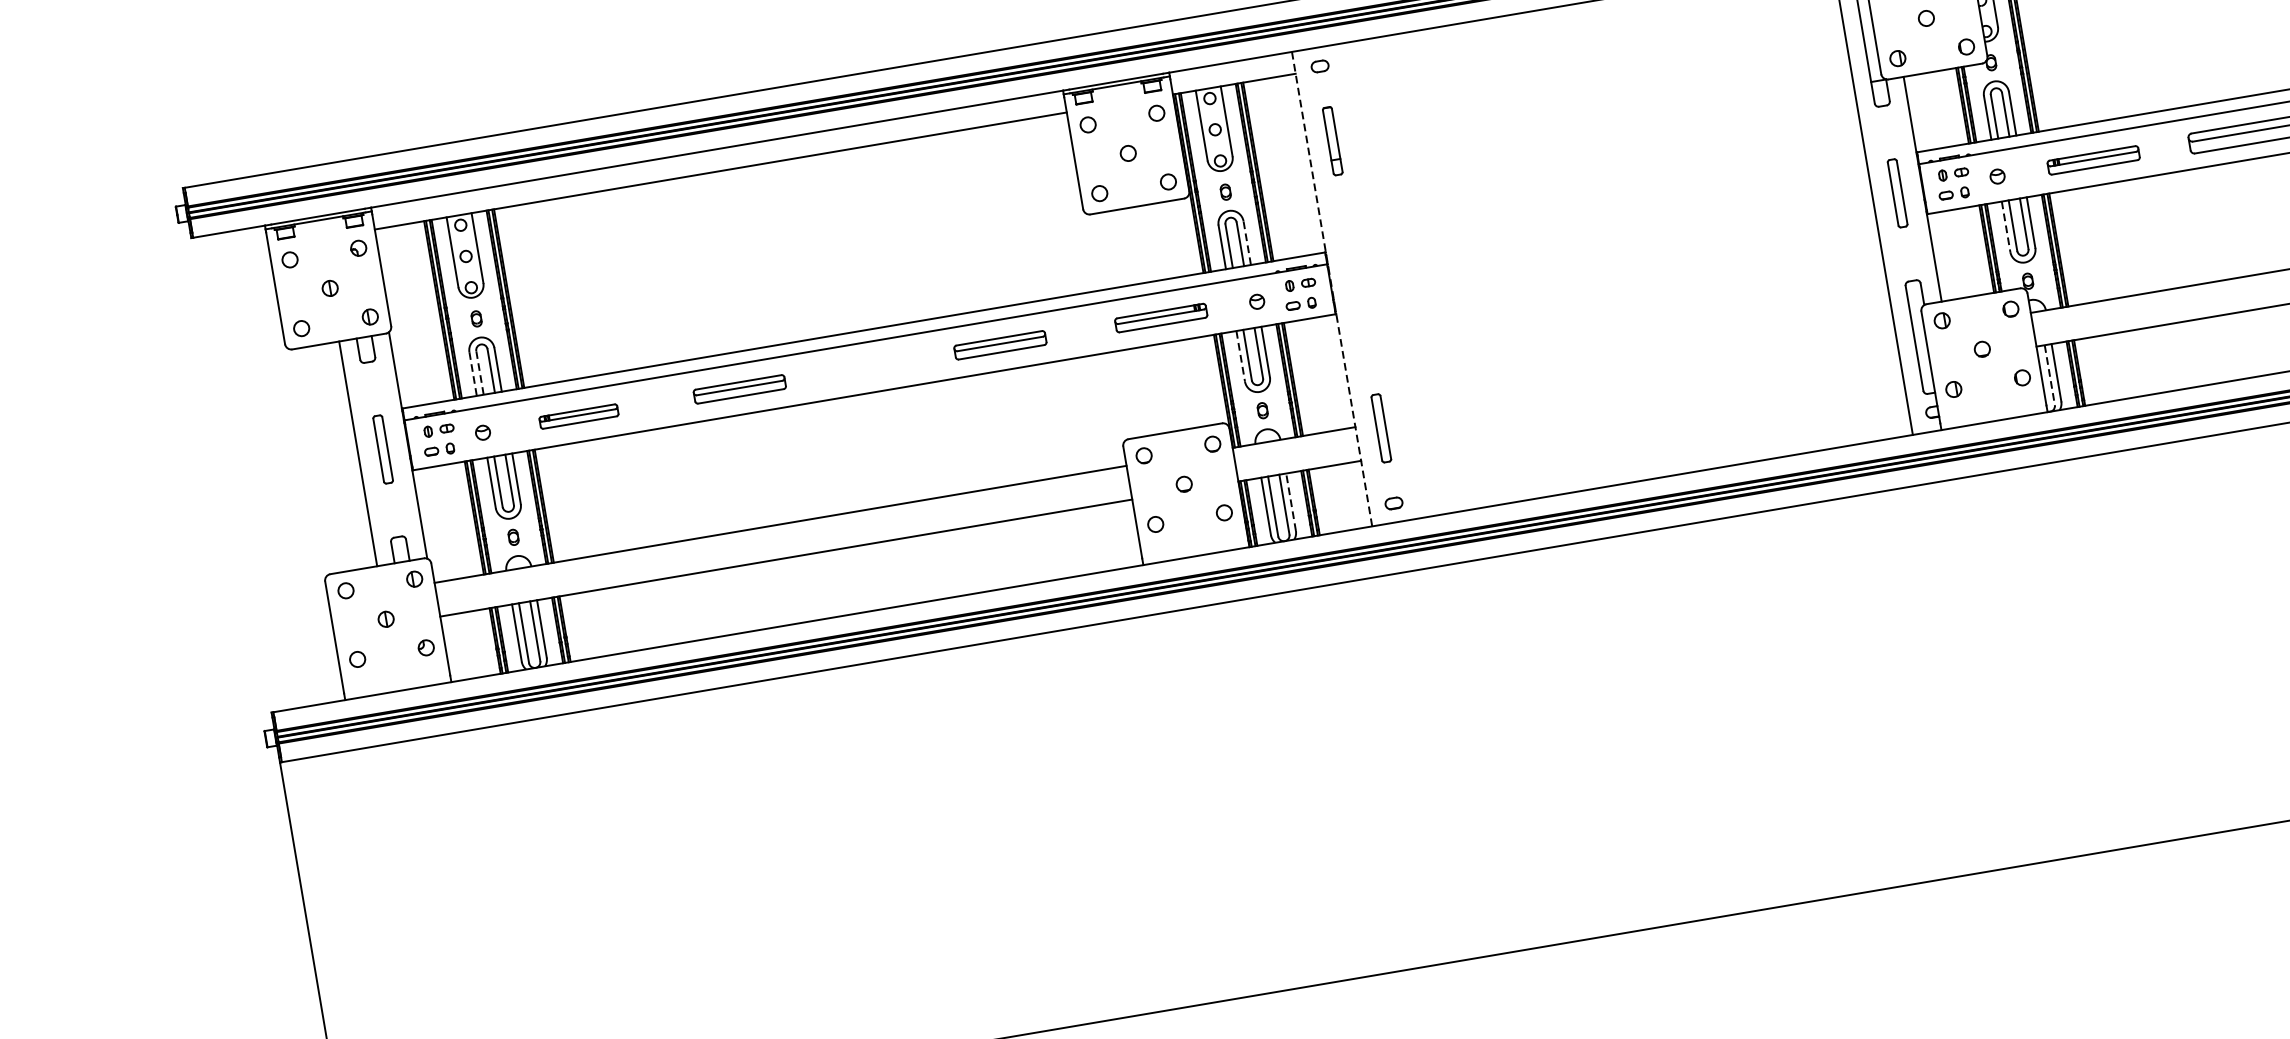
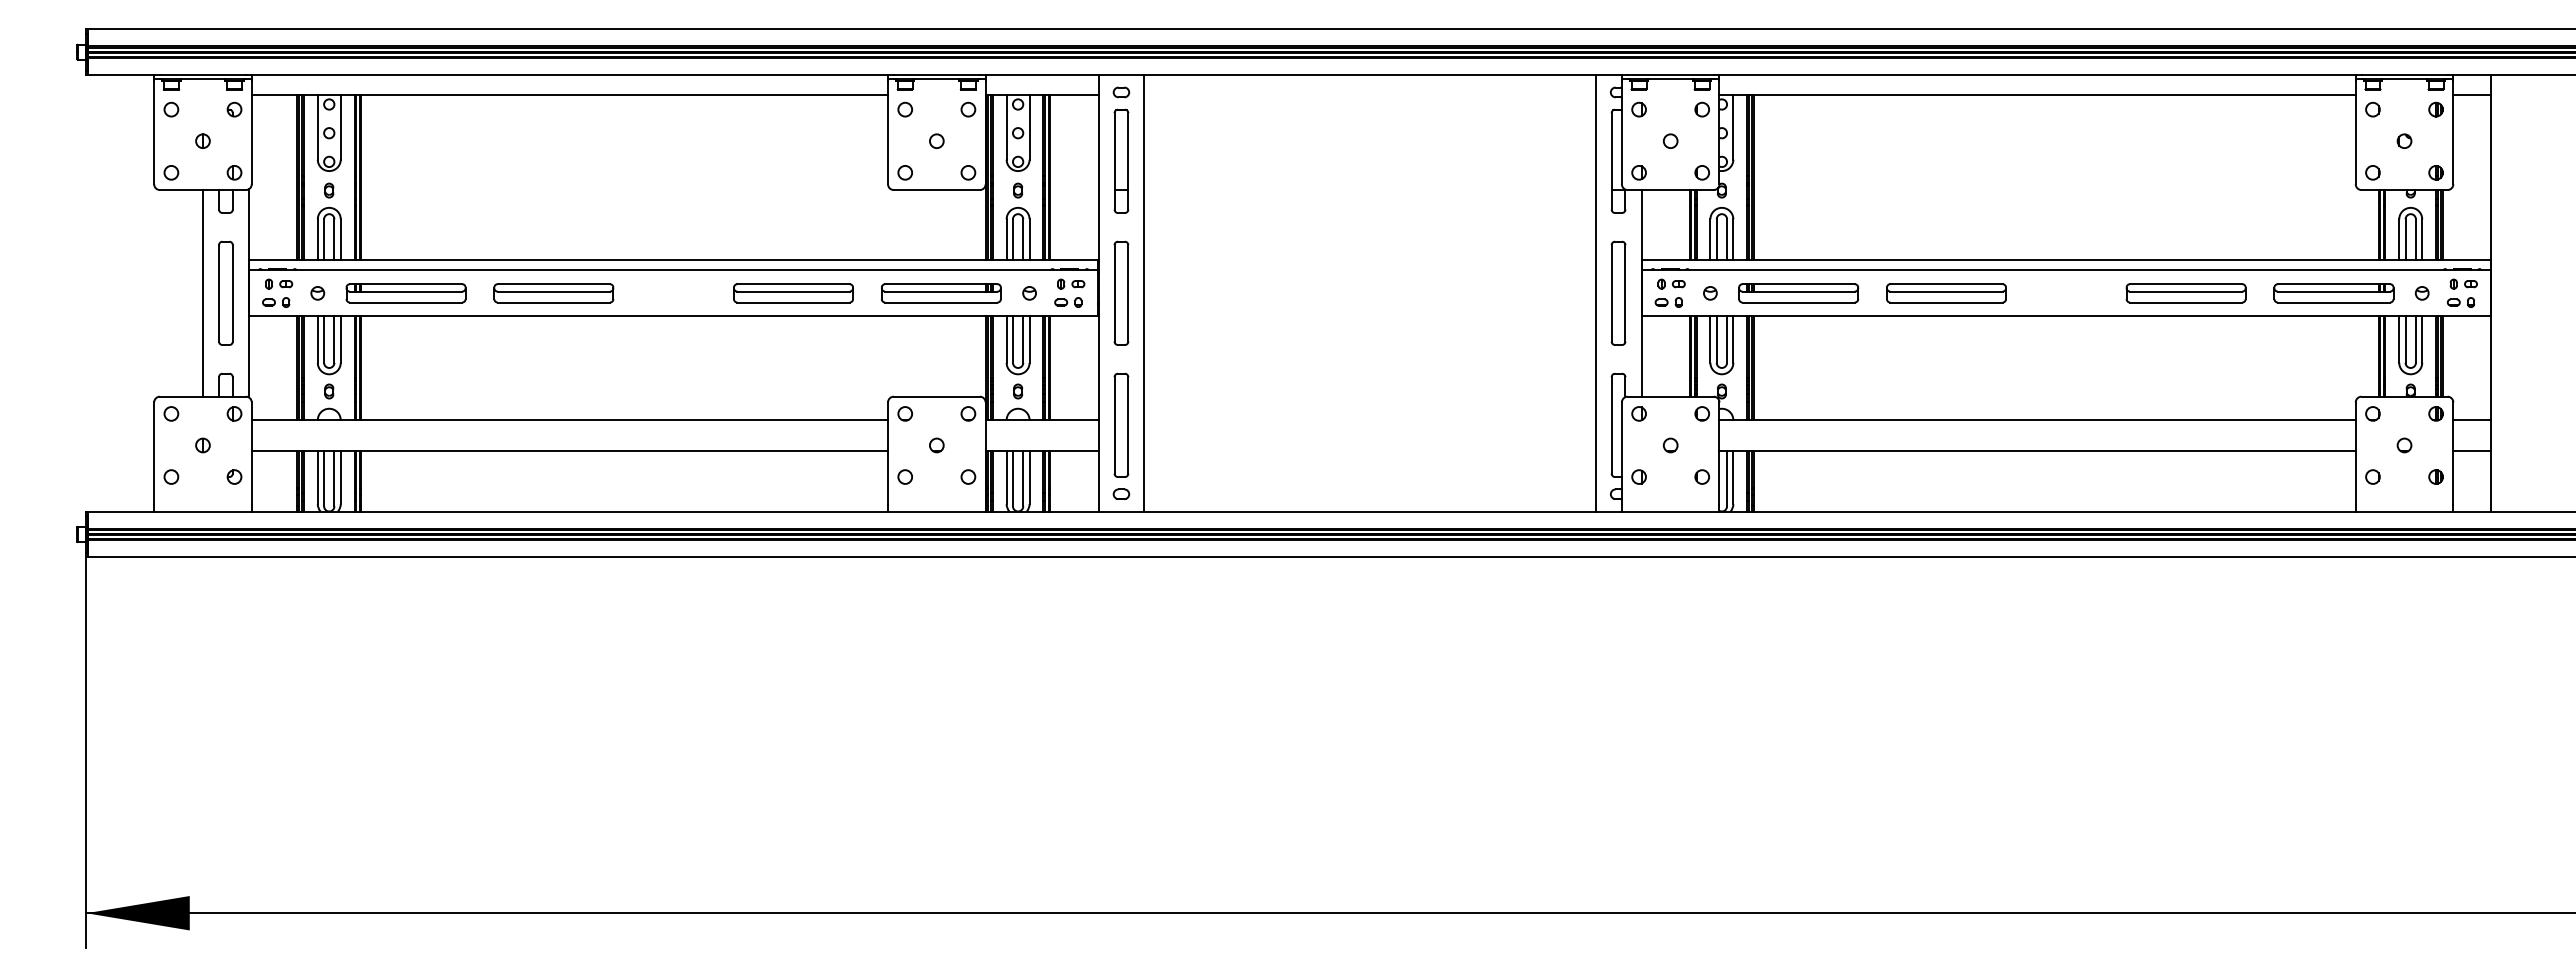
part: (1332, 140) -> (1121, 160), size x1.67
part: (2093, 160) -> (1798, 293), size x1.43
part: (1897, 192) -> (1618, 292), size x1.67
line: (2006, 227) -> (1710, 340), dashed -> solid
line: (1246, 242) -> (1029, 238), dashed -> solid
line: (1382, 280) -> (1144, 293), added
part: (1356, 283) -> (1121, 292), added
line: (1332, 289) -> (1098, 293), dashed -> solid
part: (1161, 318) -> (941, 293), size x1.43
part: (1000, 345) -> (793, 293), size x1.43
line: (1240, 357) -> (1006, 340), dashed -> solid
line: (480, 371) -> (324, 238), dashed -> solid
line: (472, 374) -> (317, 239), dashed -> solid
line: (2050, 374) -> (1727, 478), dashed -> solid
part: (739, 389) -> (553, 293), size x1.43
part: (578, 416) -> (405, 293), size x1.67
part: (1381, 427) -> (1121, 424), size x1.67
part: (382, 448) -> (225, 292), size x1.67
line: (1290, 502) -> (1029, 477), dashed -> solid

